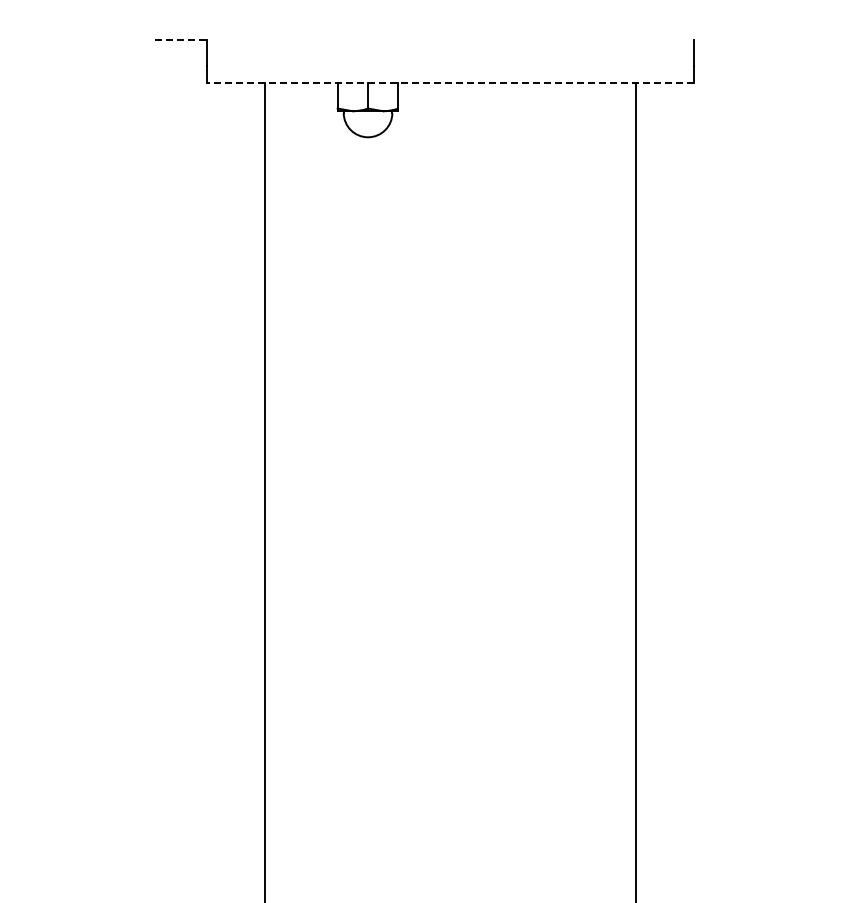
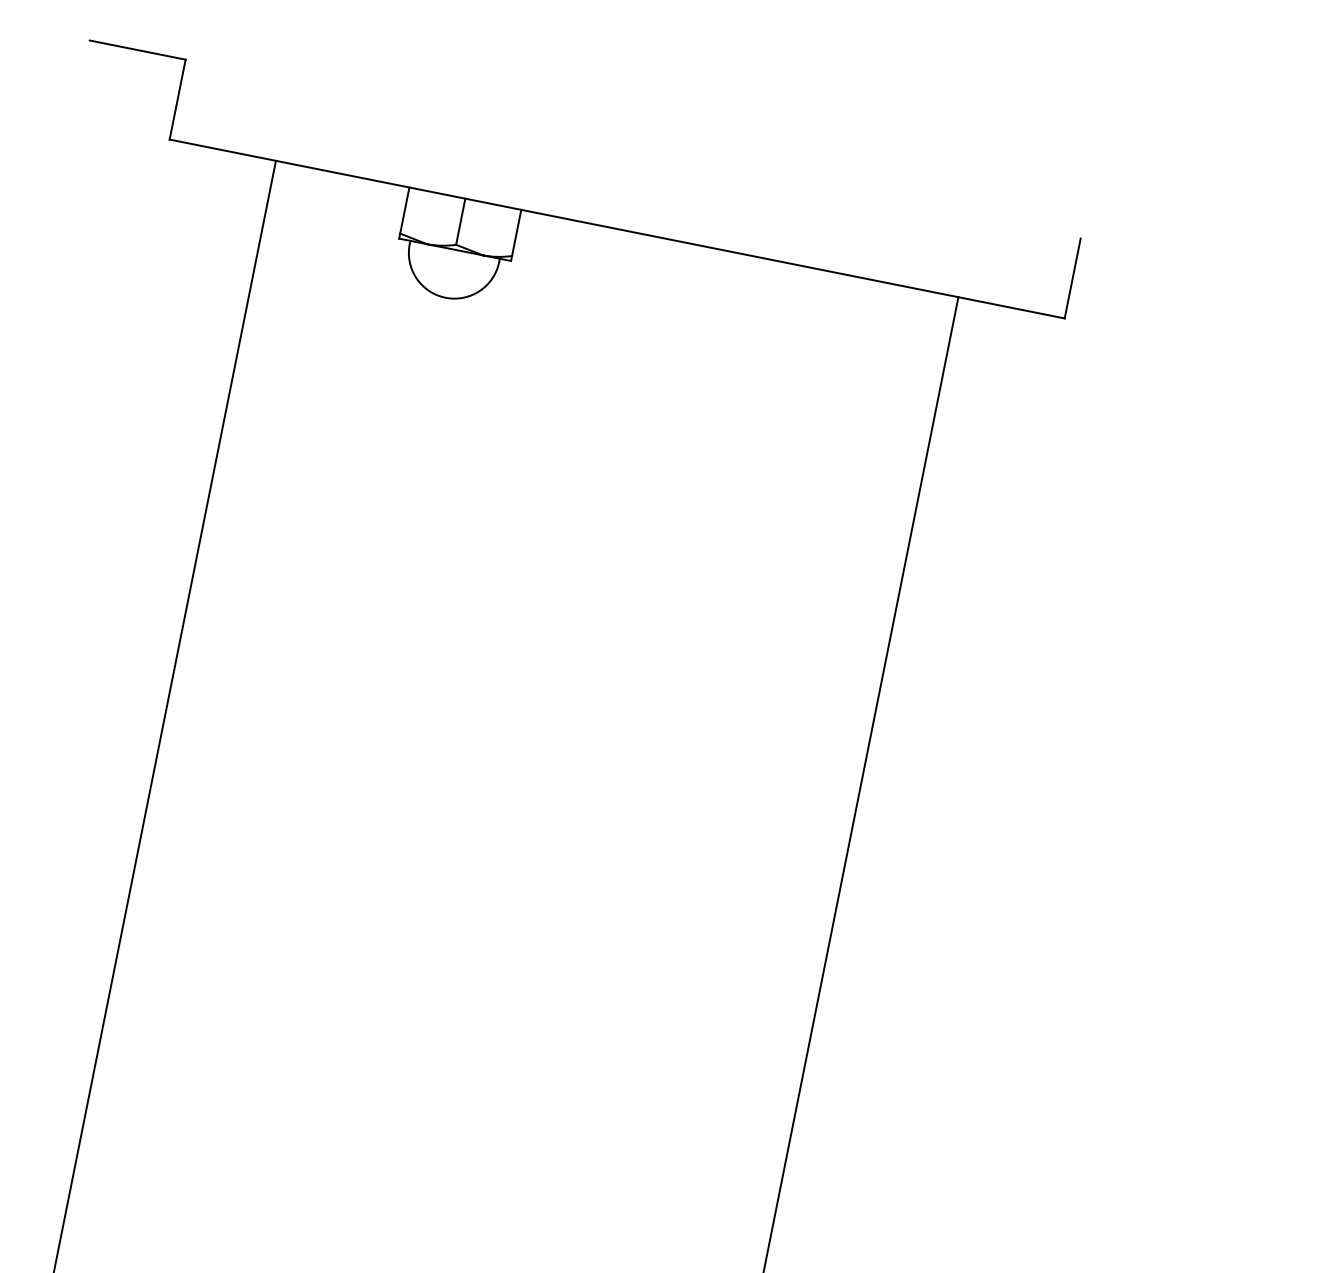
line: (181, 40) -> (137, 50), dashed -> solid
line: (450, 83) -> (617, 229), dashed -> solid

